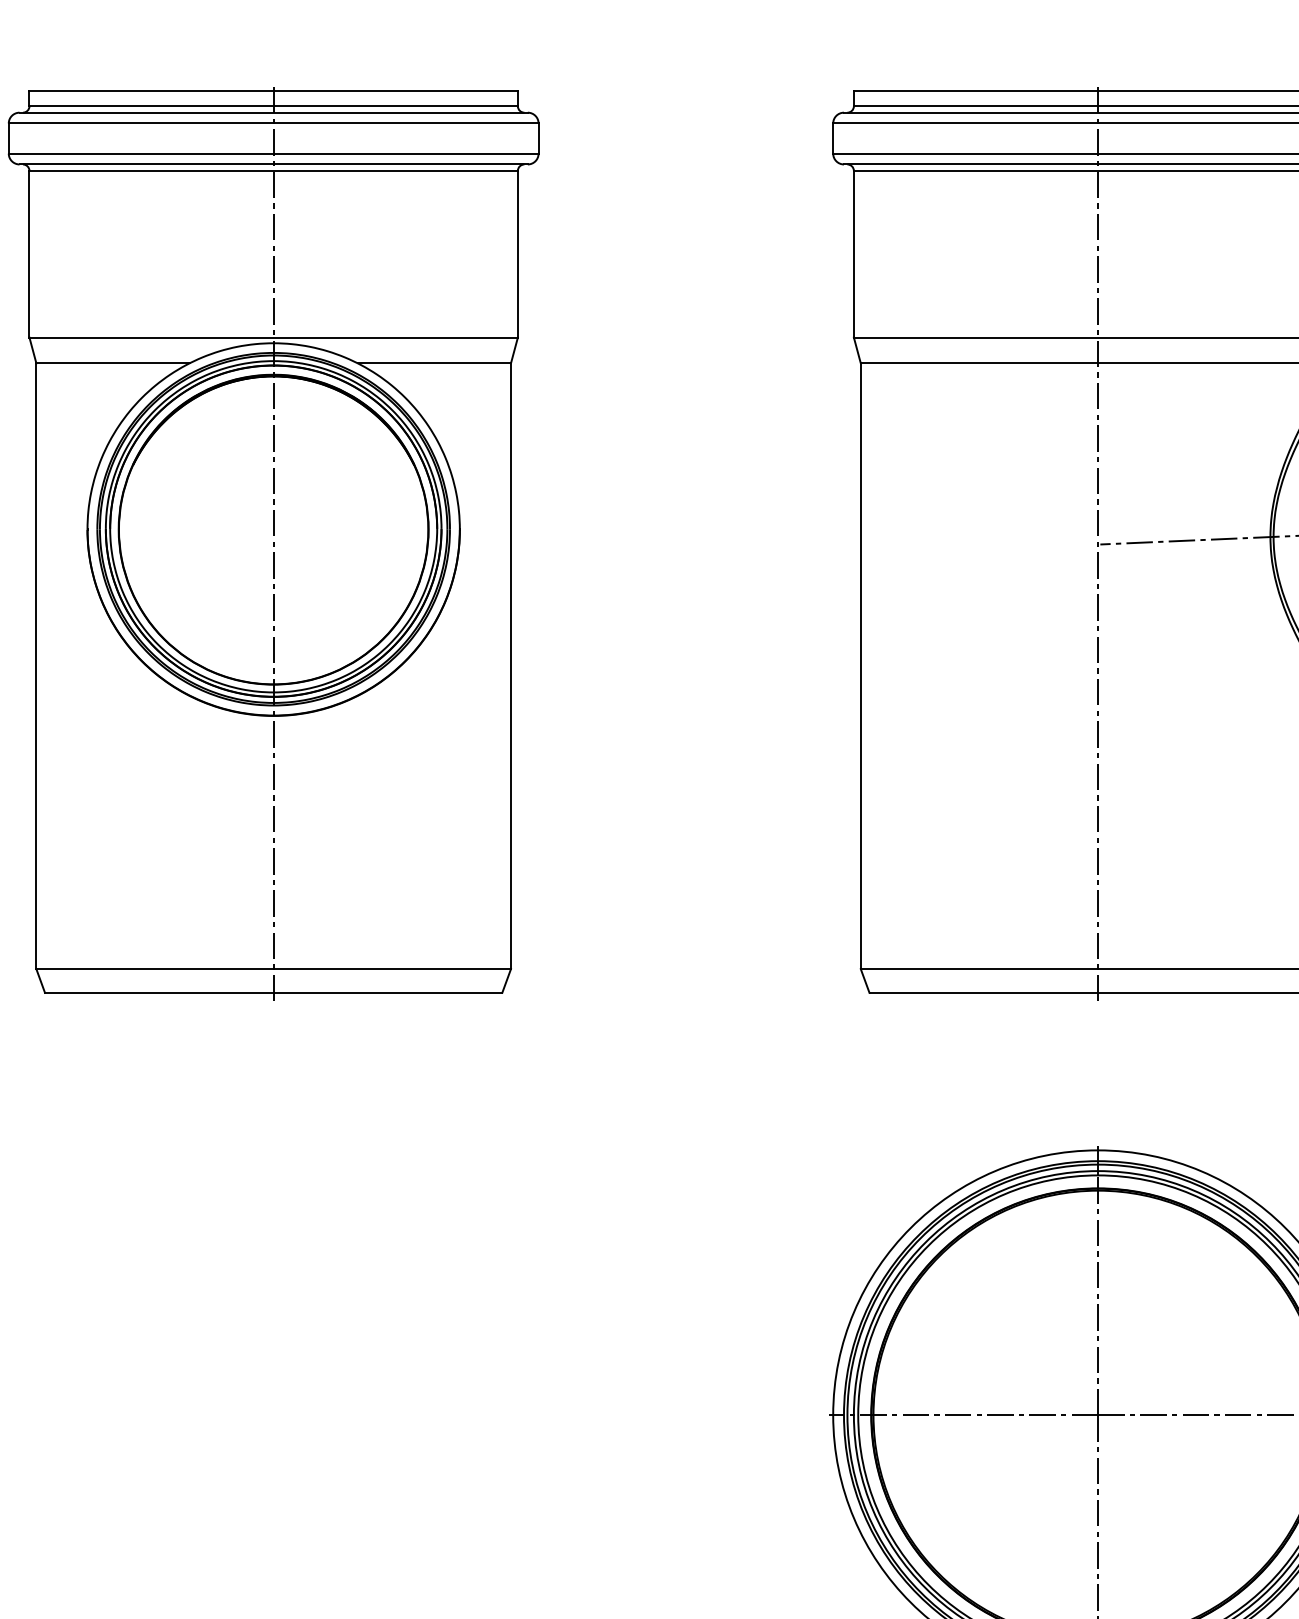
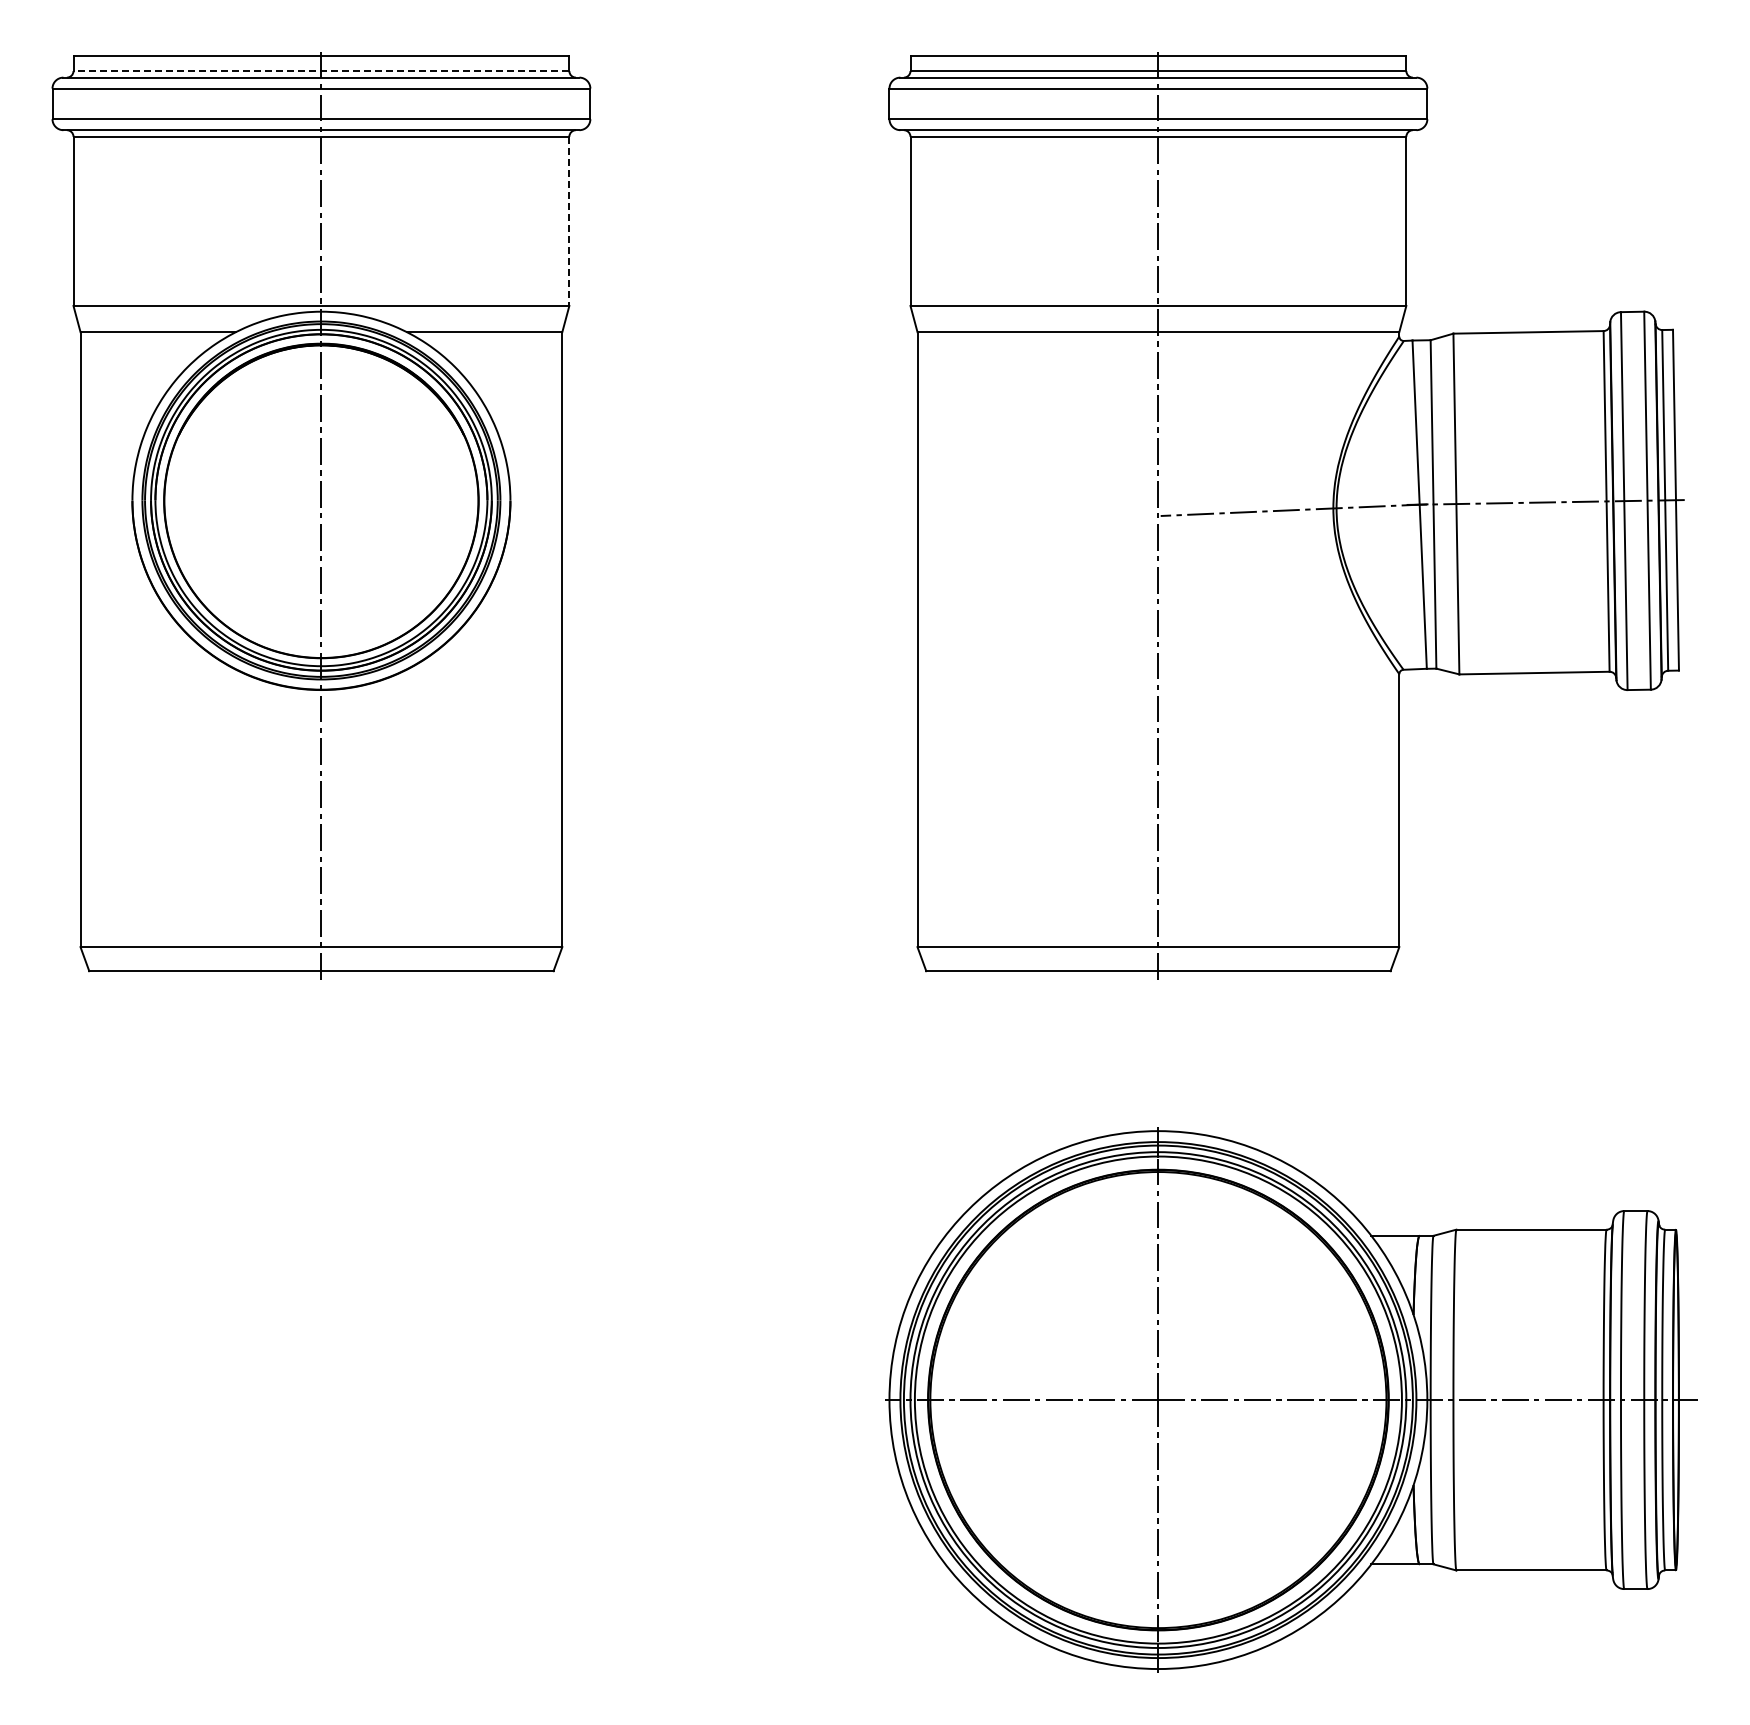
line: (273, 106) -> (321, 71), solid -> dashed
line: (518, 254) -> (569, 221), solid -> dashed

